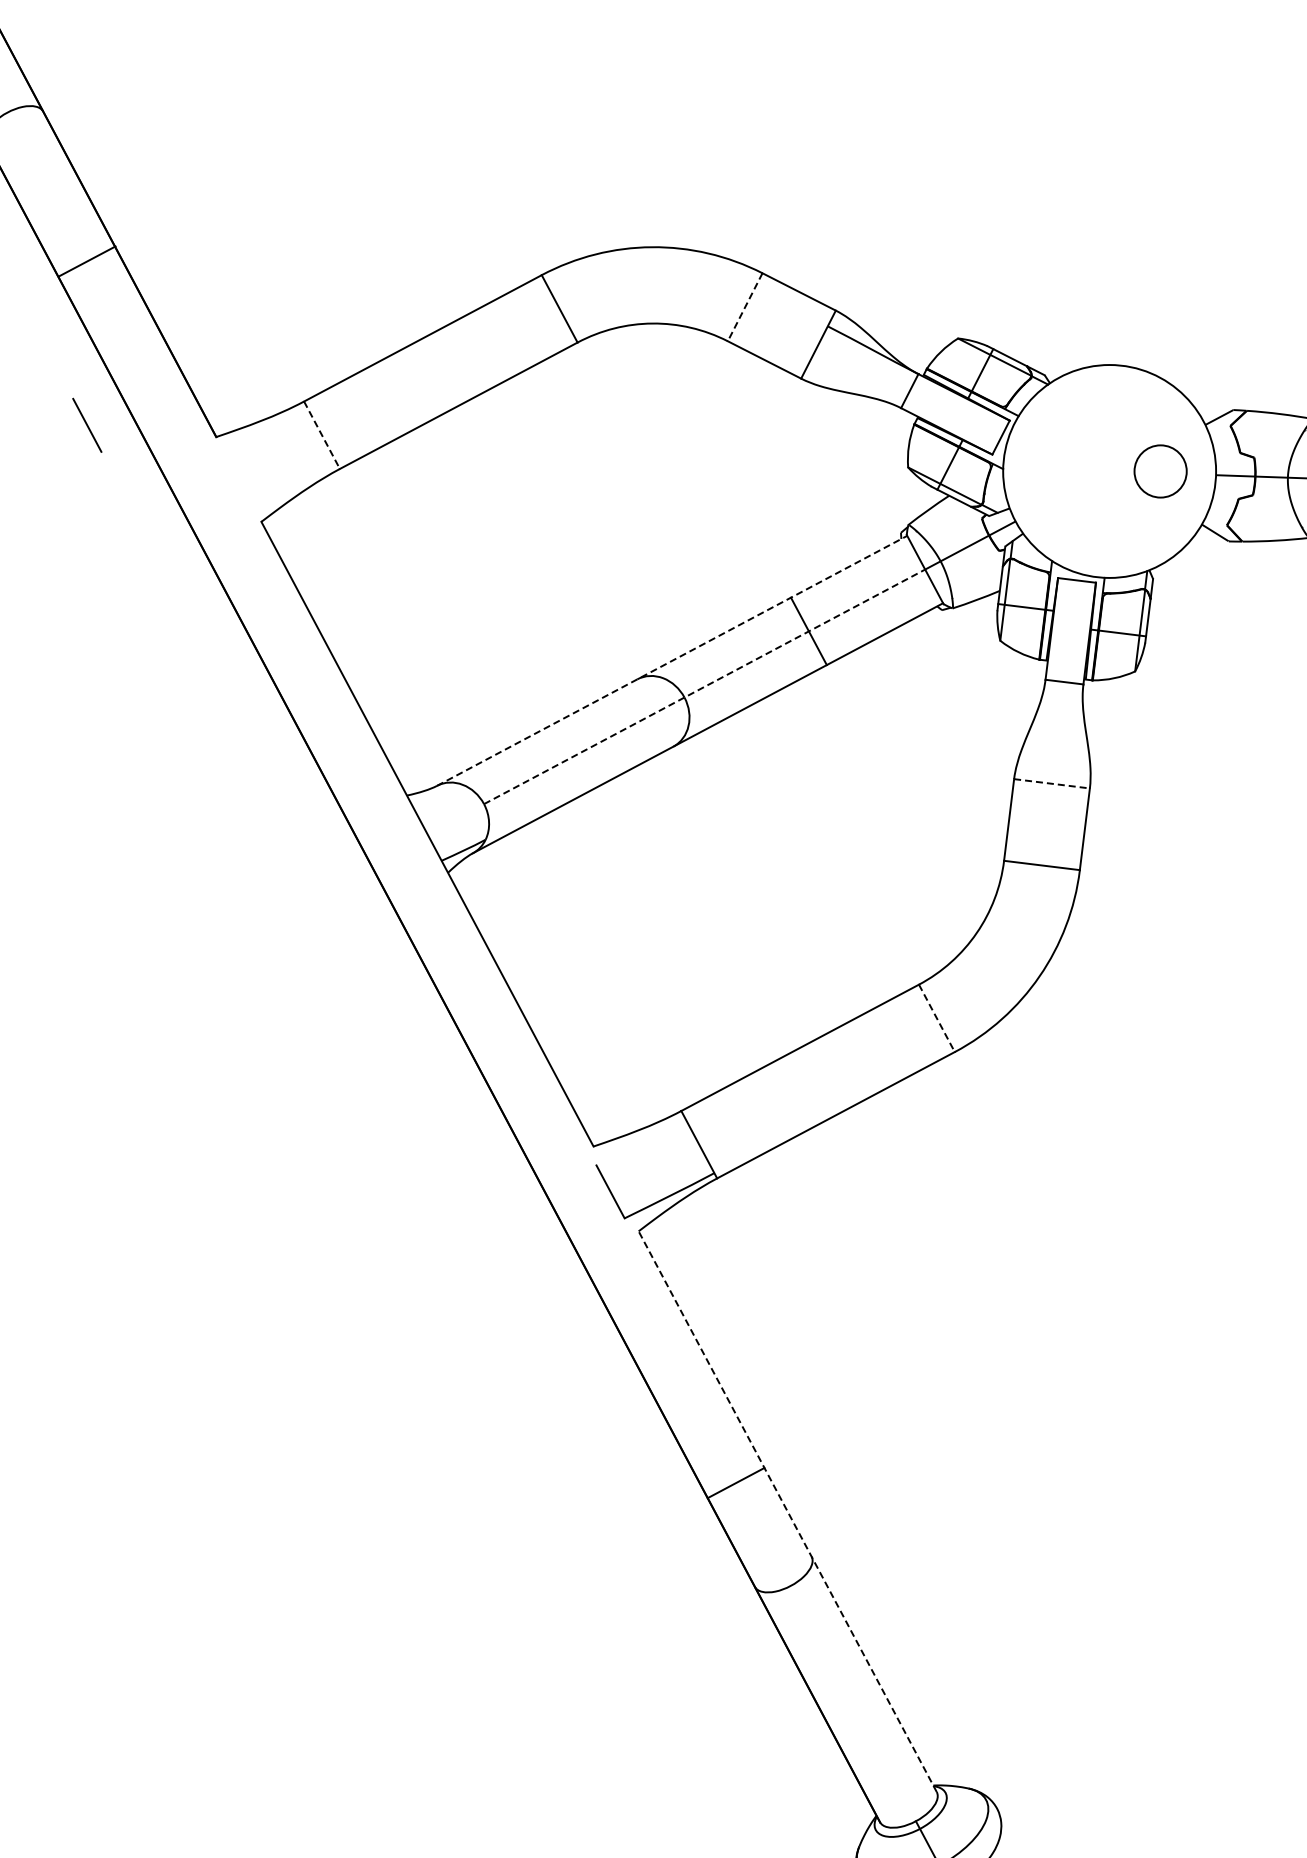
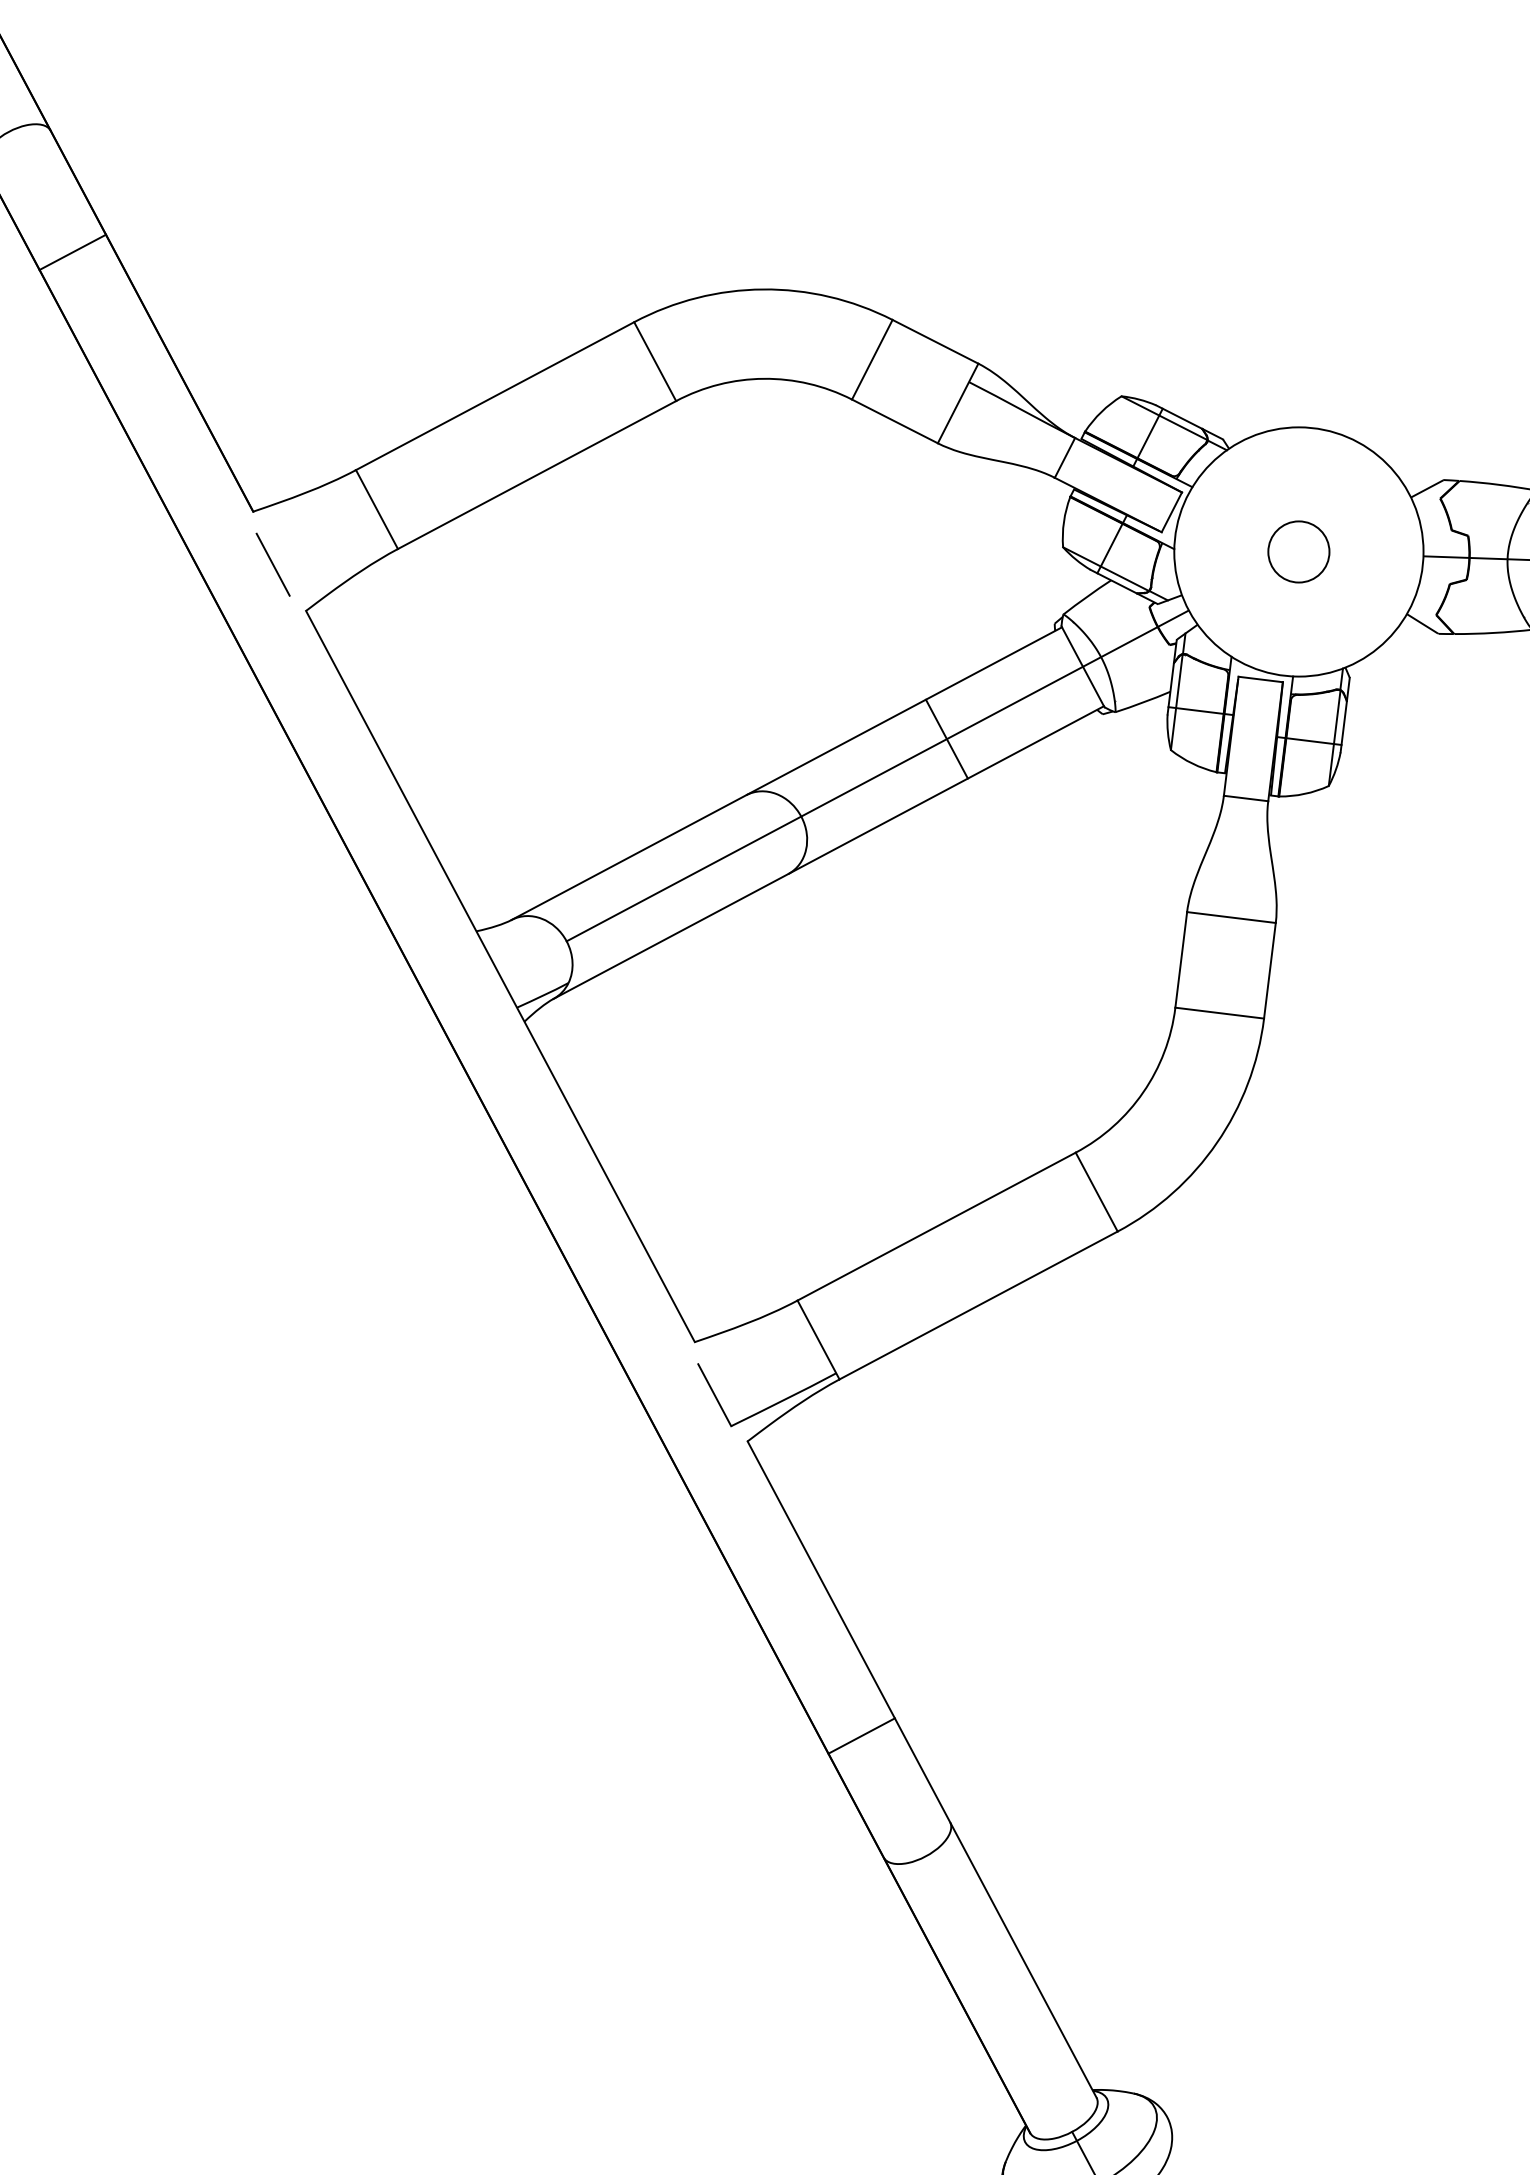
line: (86, 261) -> (72, 252), moved
line: (744, 307) -> (871, 360), dashed -> solid
line: (87, 424) -> (273, 563), moved
line: (322, 435) -> (377, 509), dashed -> solid
circle: (1160, 471) -> (1298, 551), moved
line: (672, 660) -> (787, 773), dashed -> solid
line: (704, 686) -> (824, 803), dashed -> solid
line: (1052, 783) -> (1232, 917), dashed -> solid
line: (937, 1018) -> (1097, 1192), dashed -> solid
line: (787, 1511) -> (921, 1769), dashed -> solid

